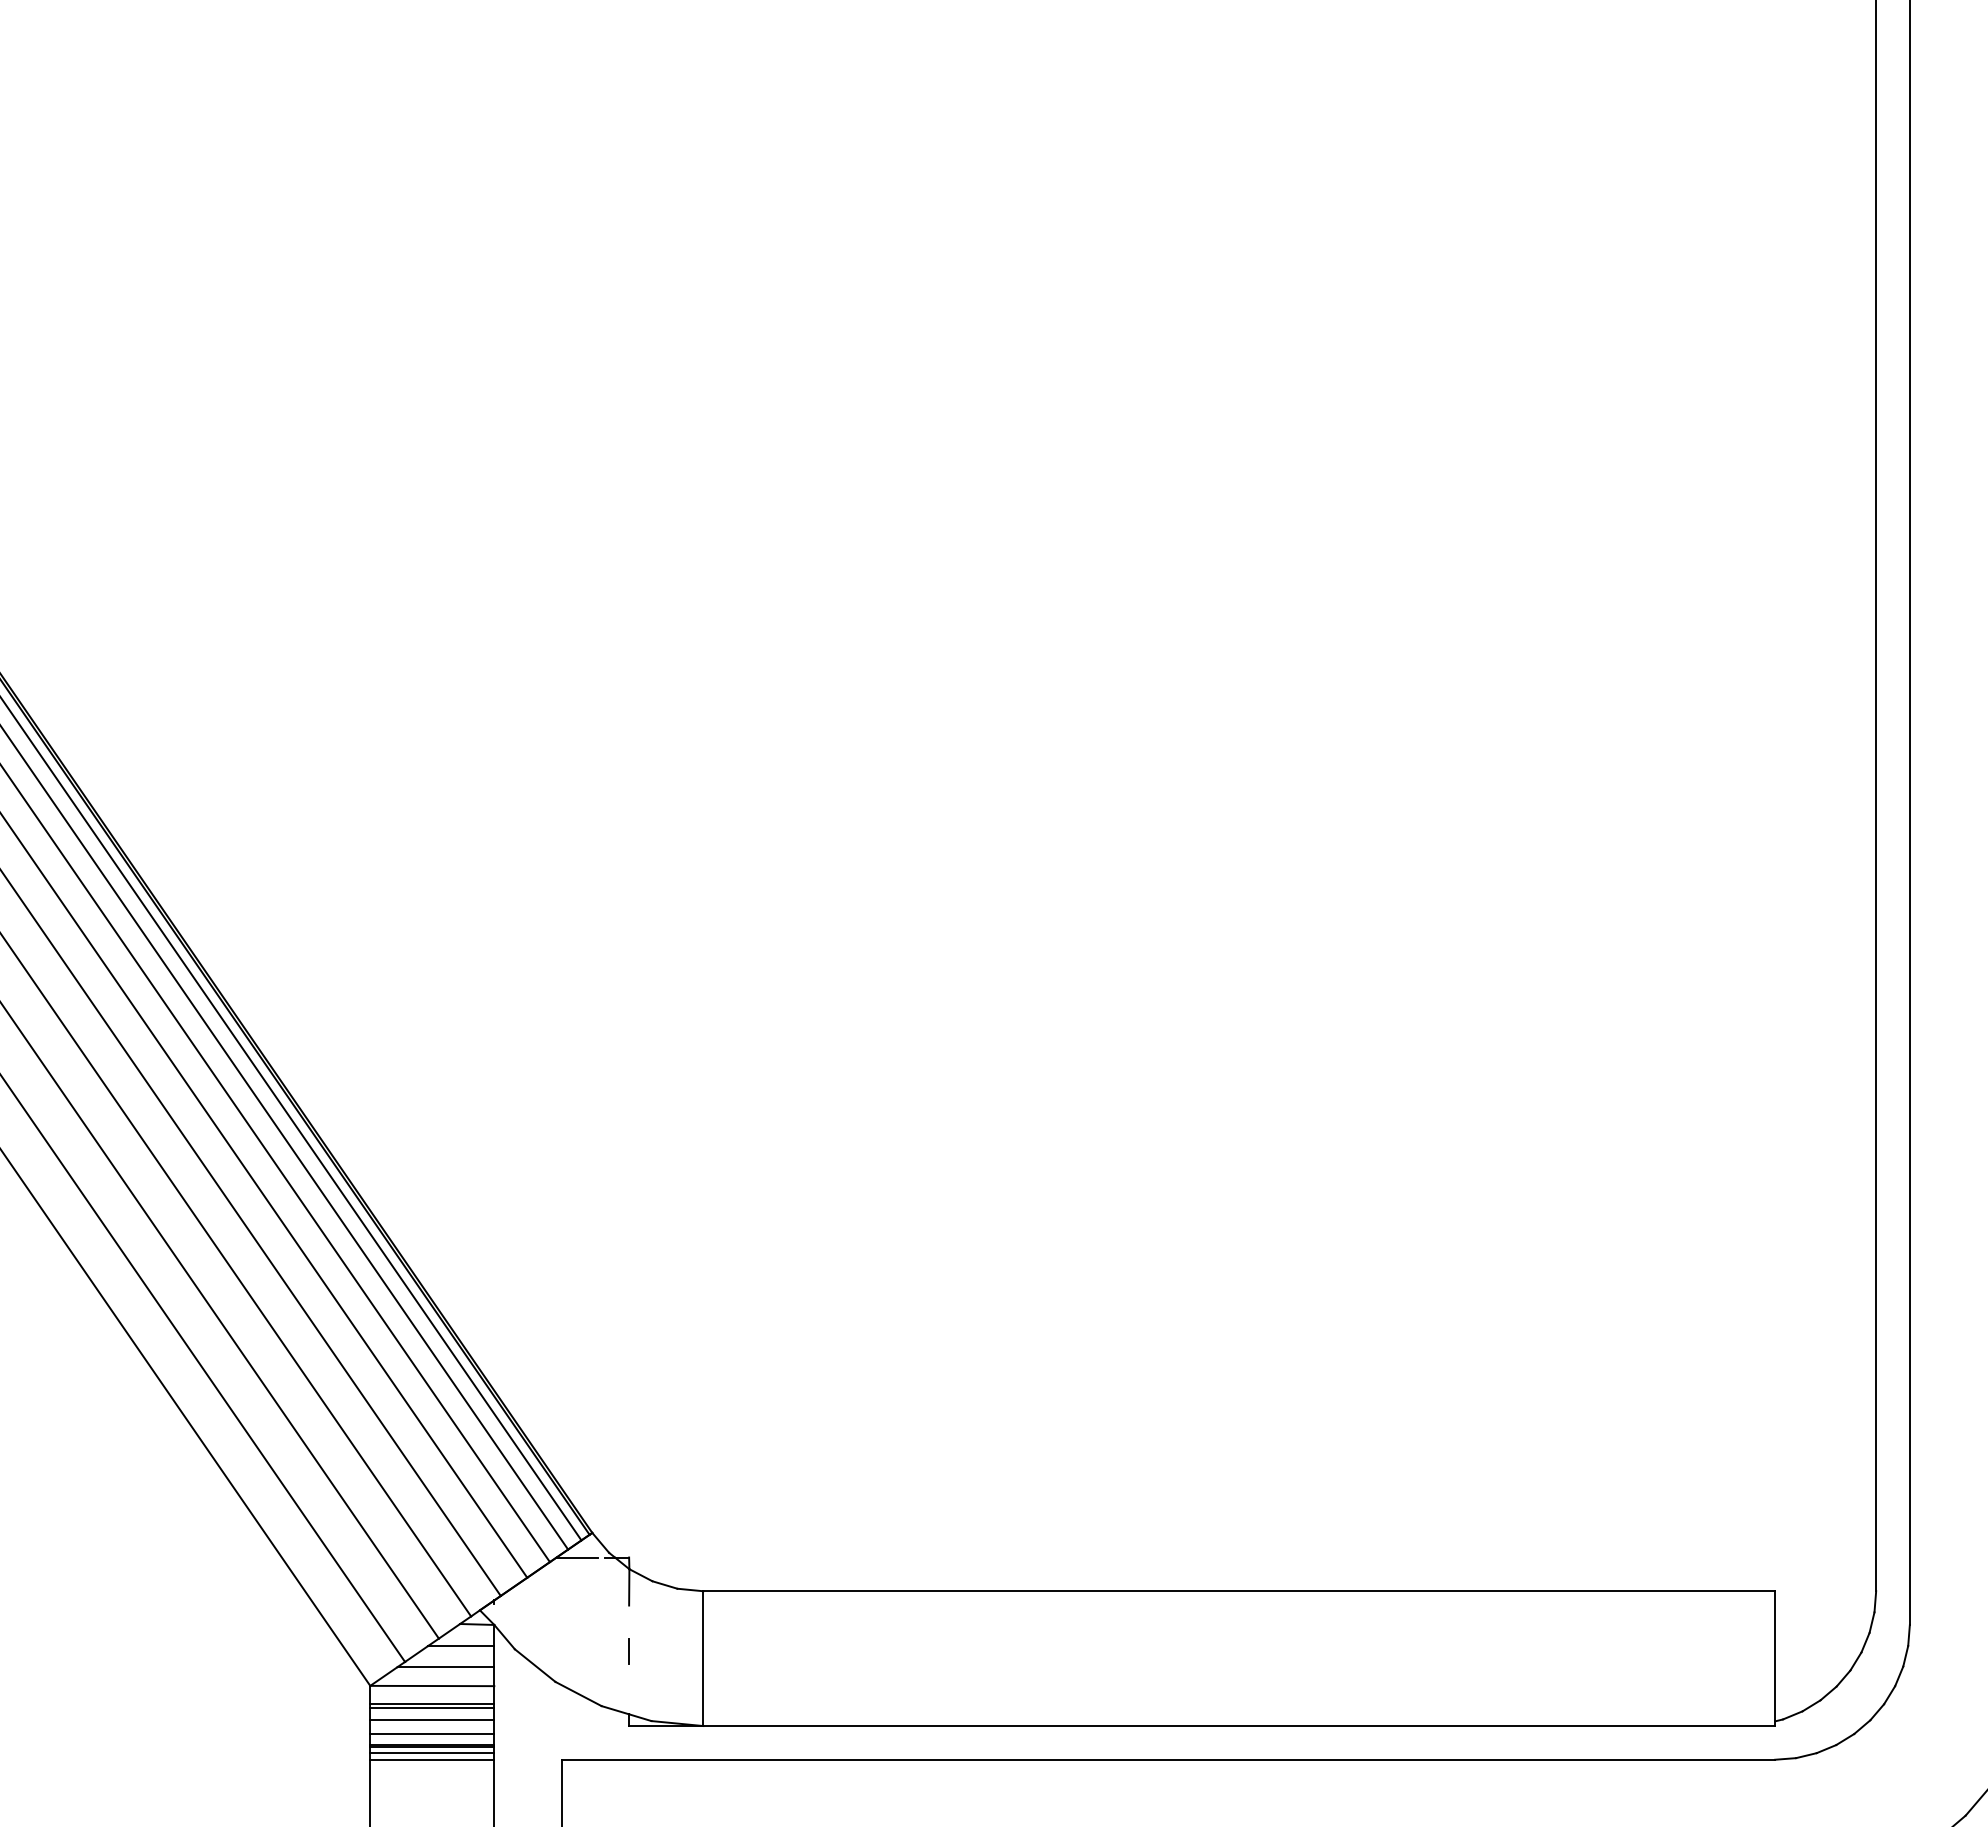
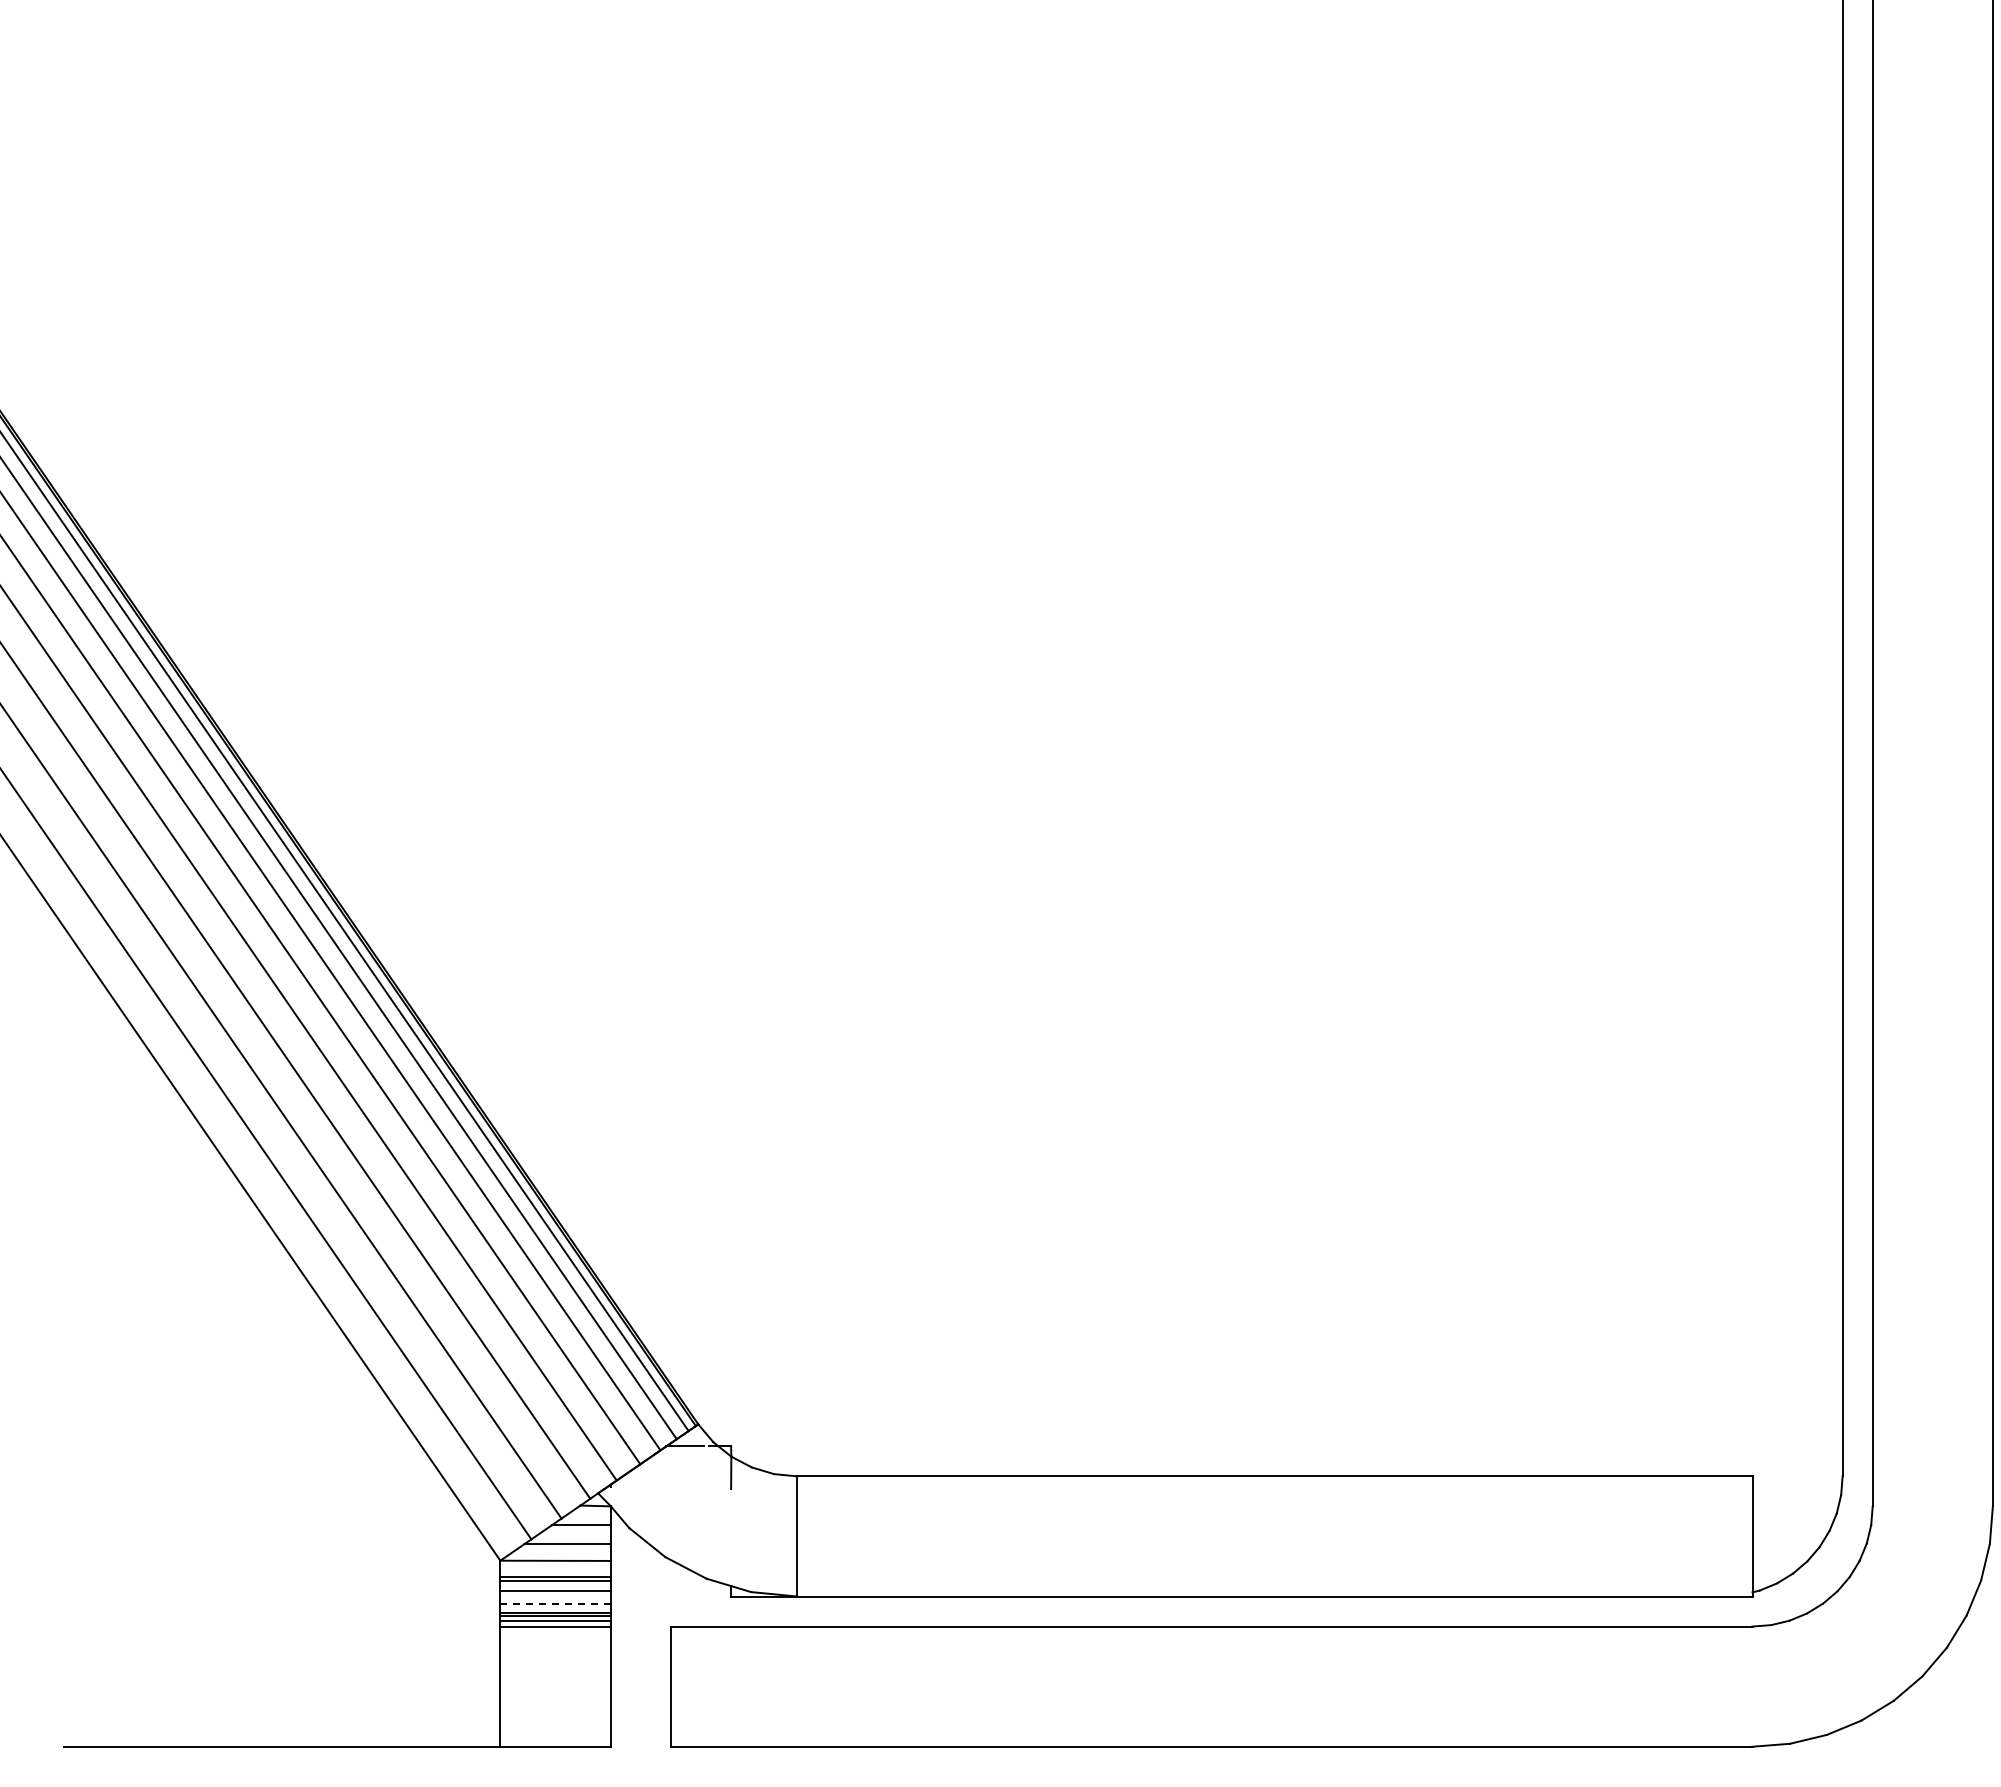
line: (628, 1650) -> (730, 1529), removed
line: (432, 1733) -> (555, 1603), solid -> dashed

